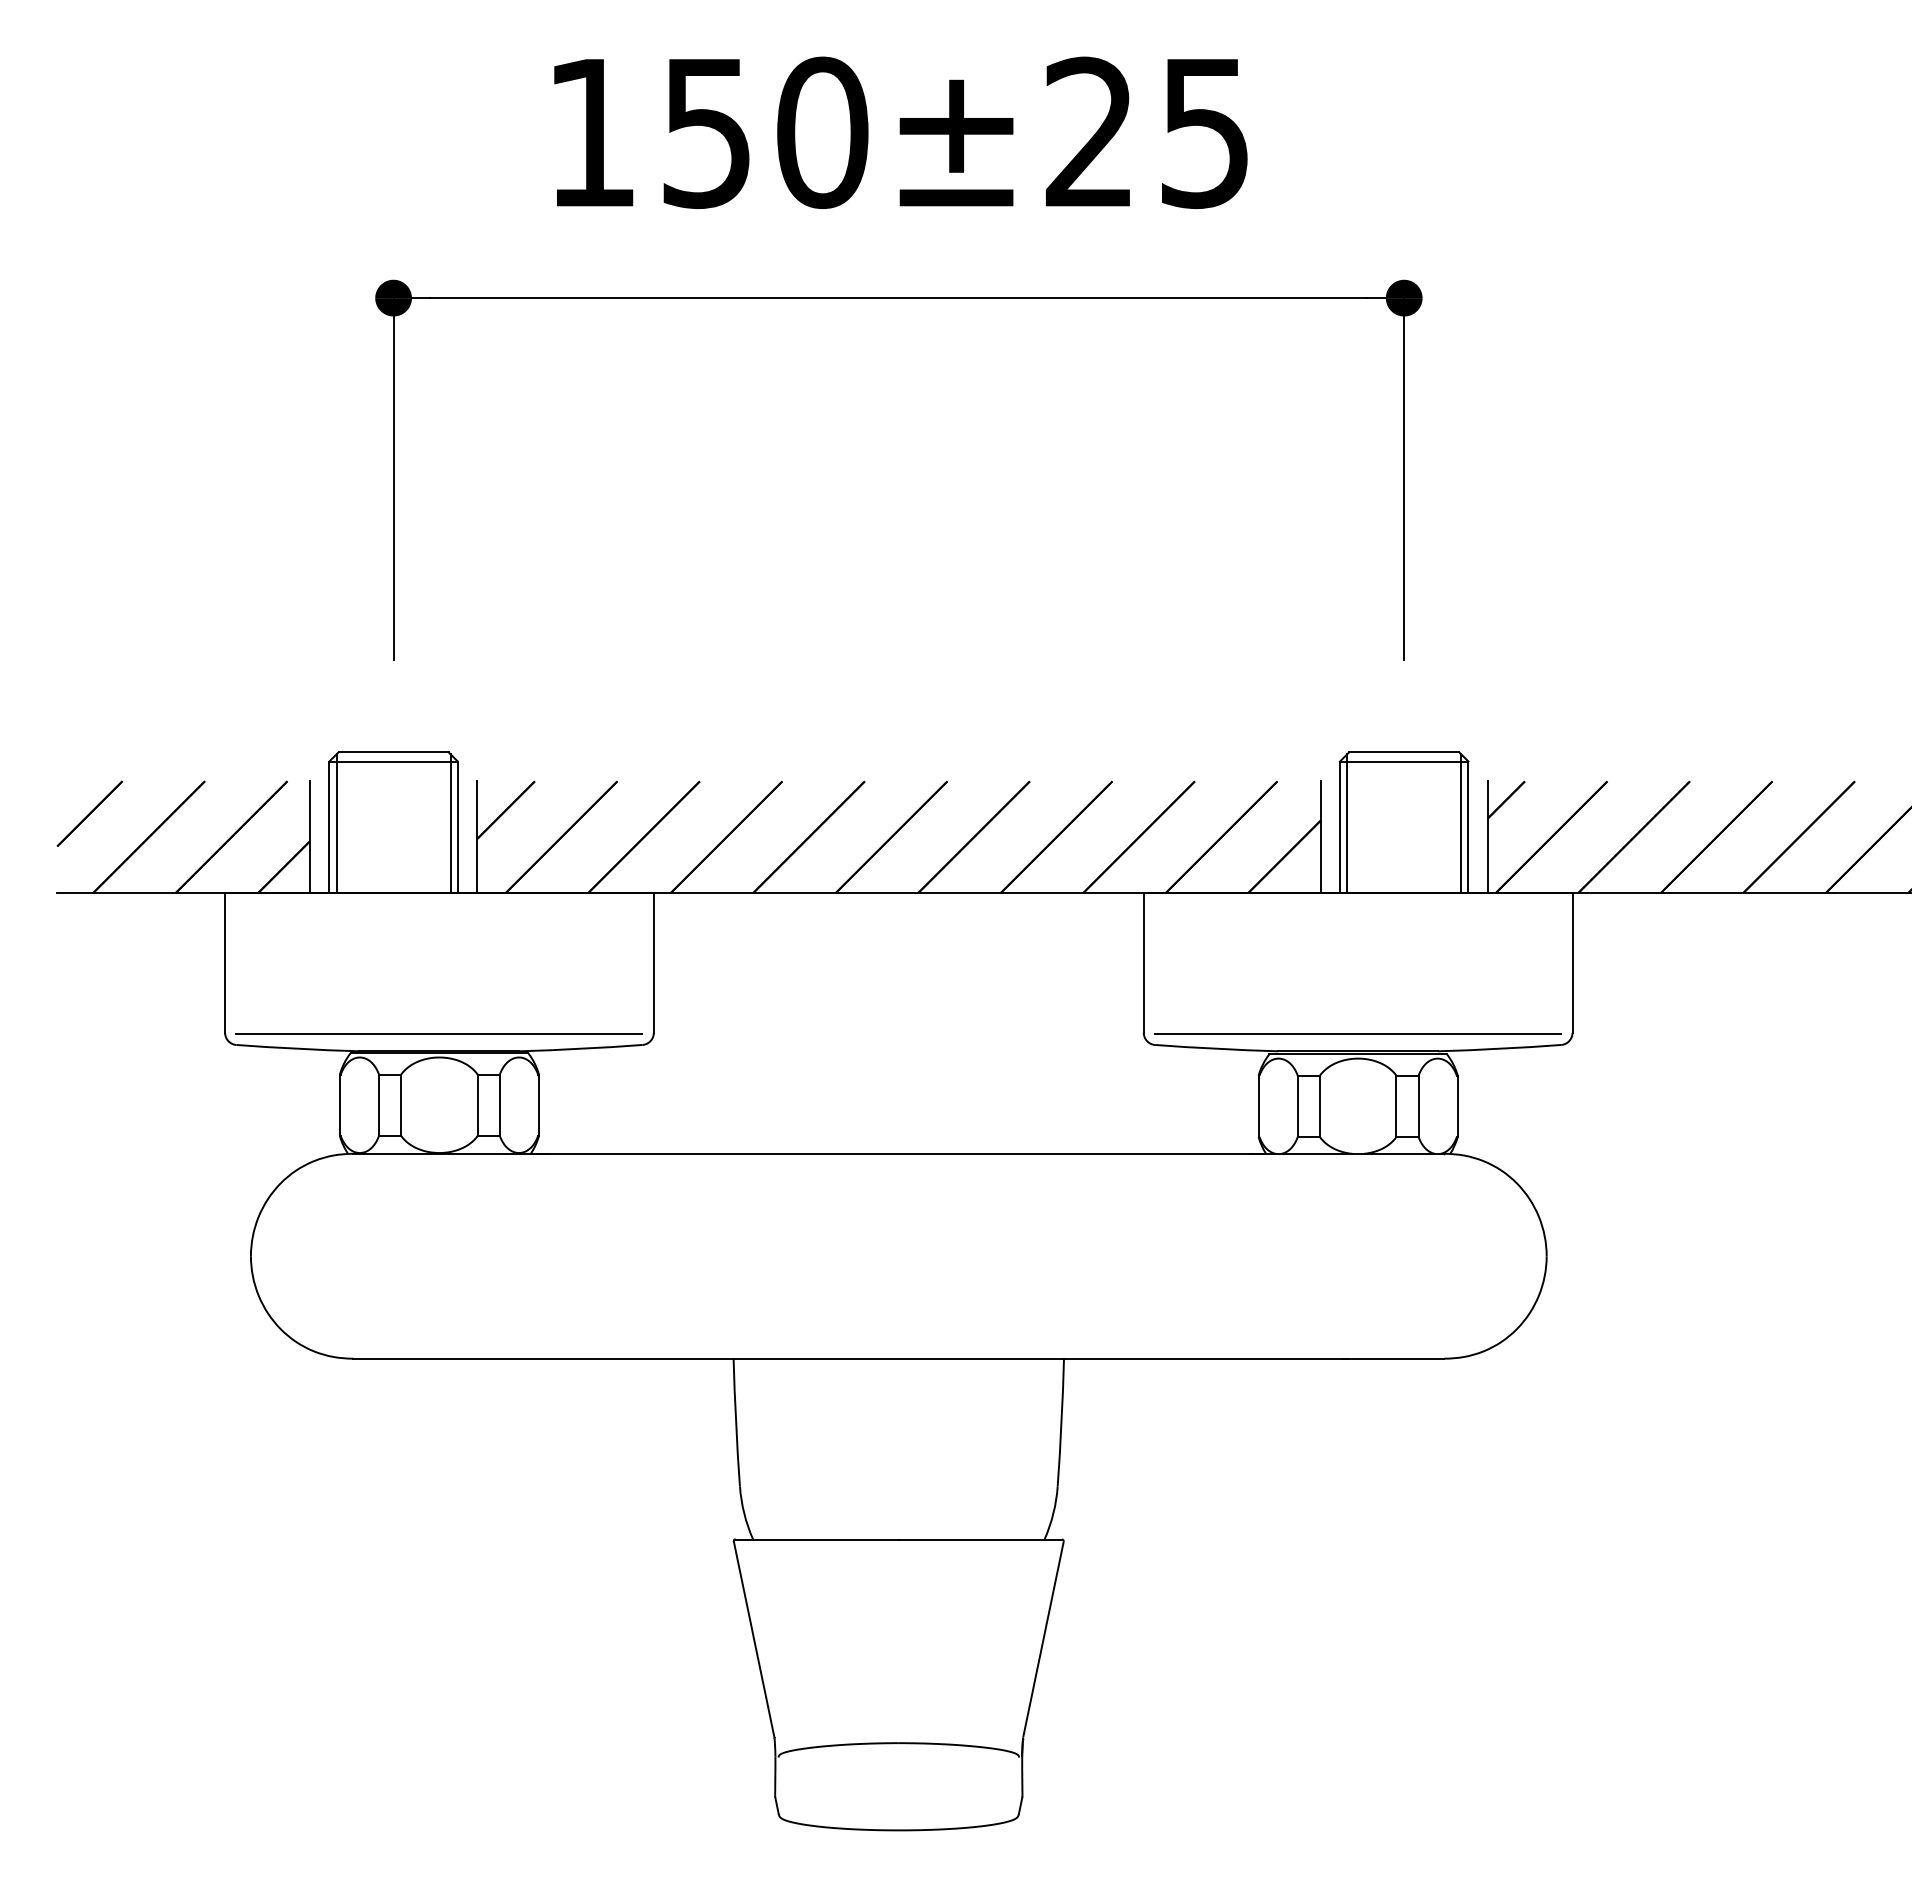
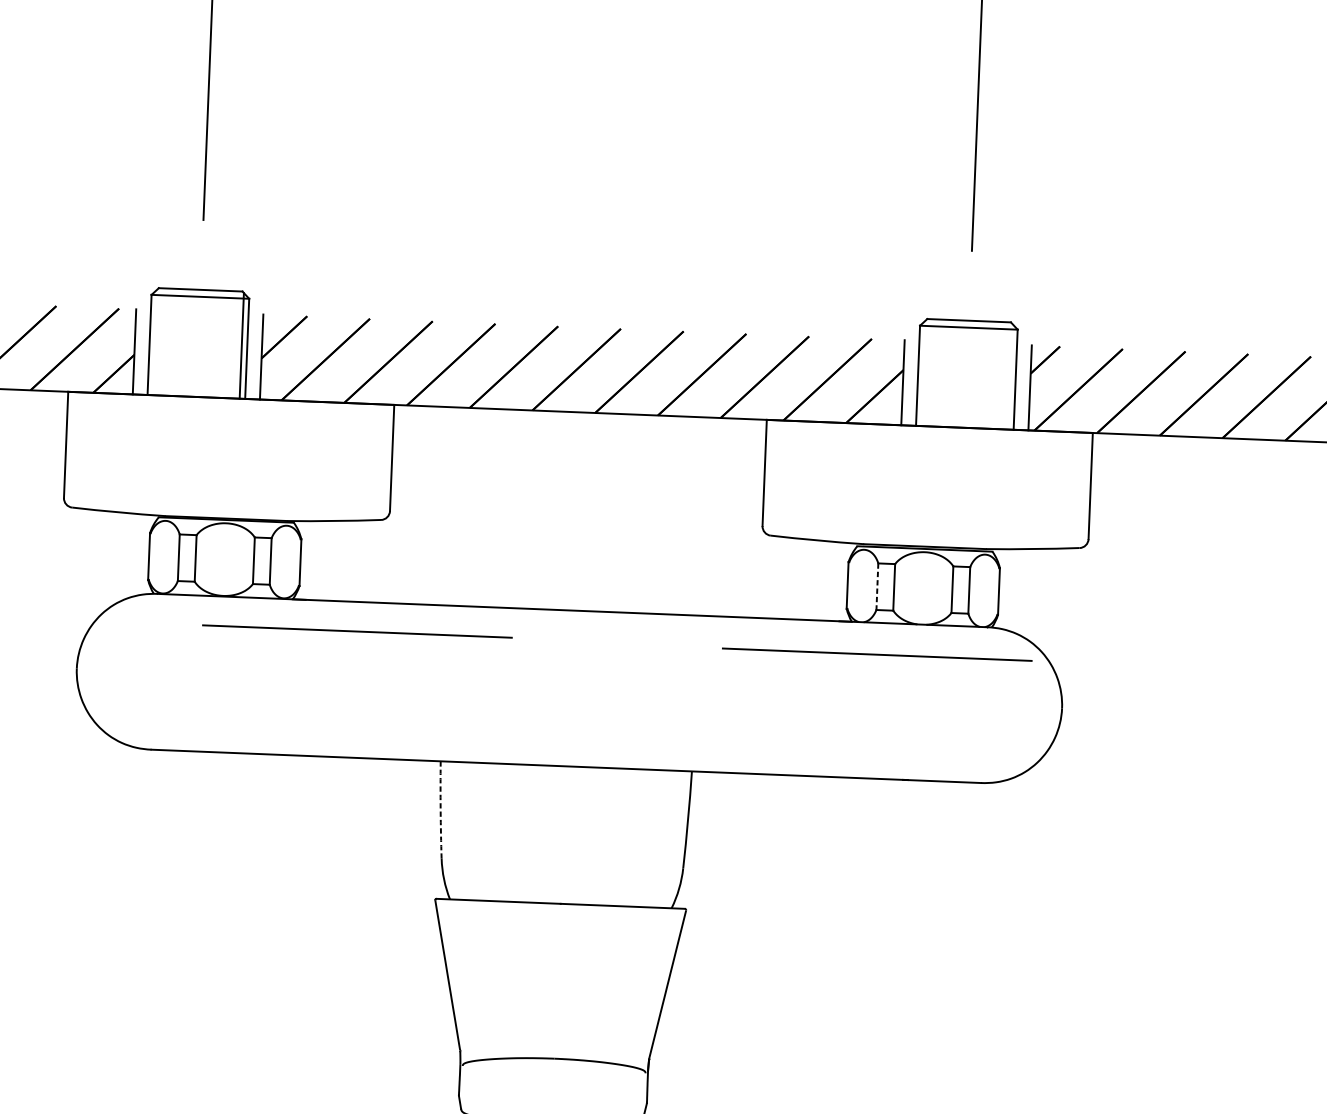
line: (336, 823) -> (155, 342), removed
line: (1347, 823) -> (923, 373), removed
line: (1461, 823) -> (1010, 376), removed
line: (438, 1033) -> (356, 631), moved
line: (1357, 1033) -> (876, 654), moved
line: (1297, 1106) -> (877, 586), solid -> dashed
arc: (736, 1422) -> (440, 809), solid -> dashed

